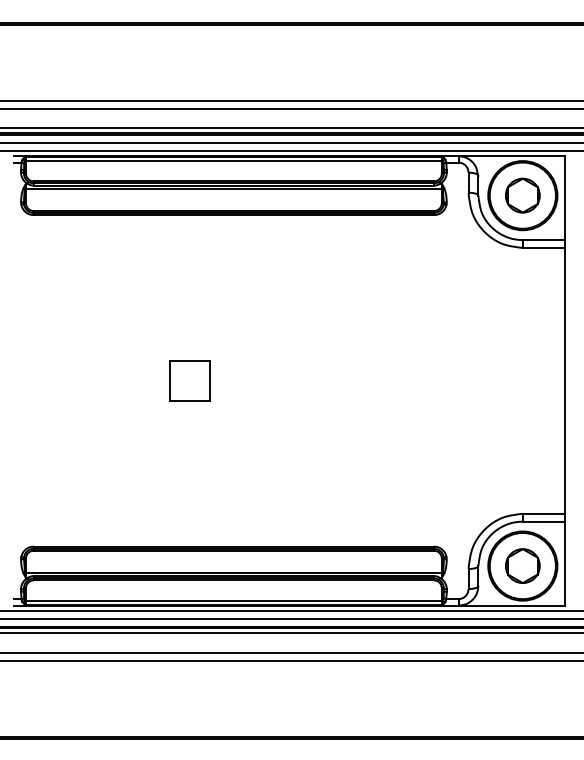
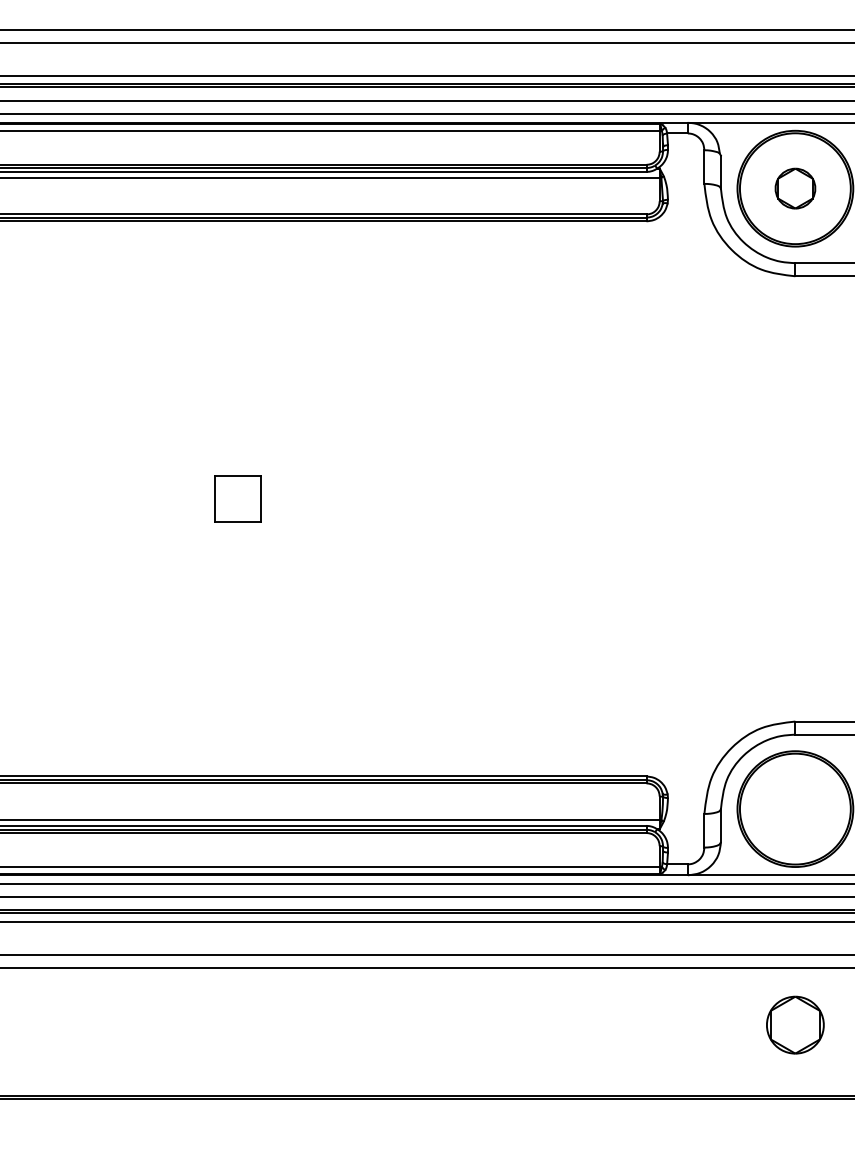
part: (522, 195) -> (794, 188), size x0.7
part: (189, 380) -> (237, 498), size x0.7
part: (522, 565) -> (794, 1024), moved

